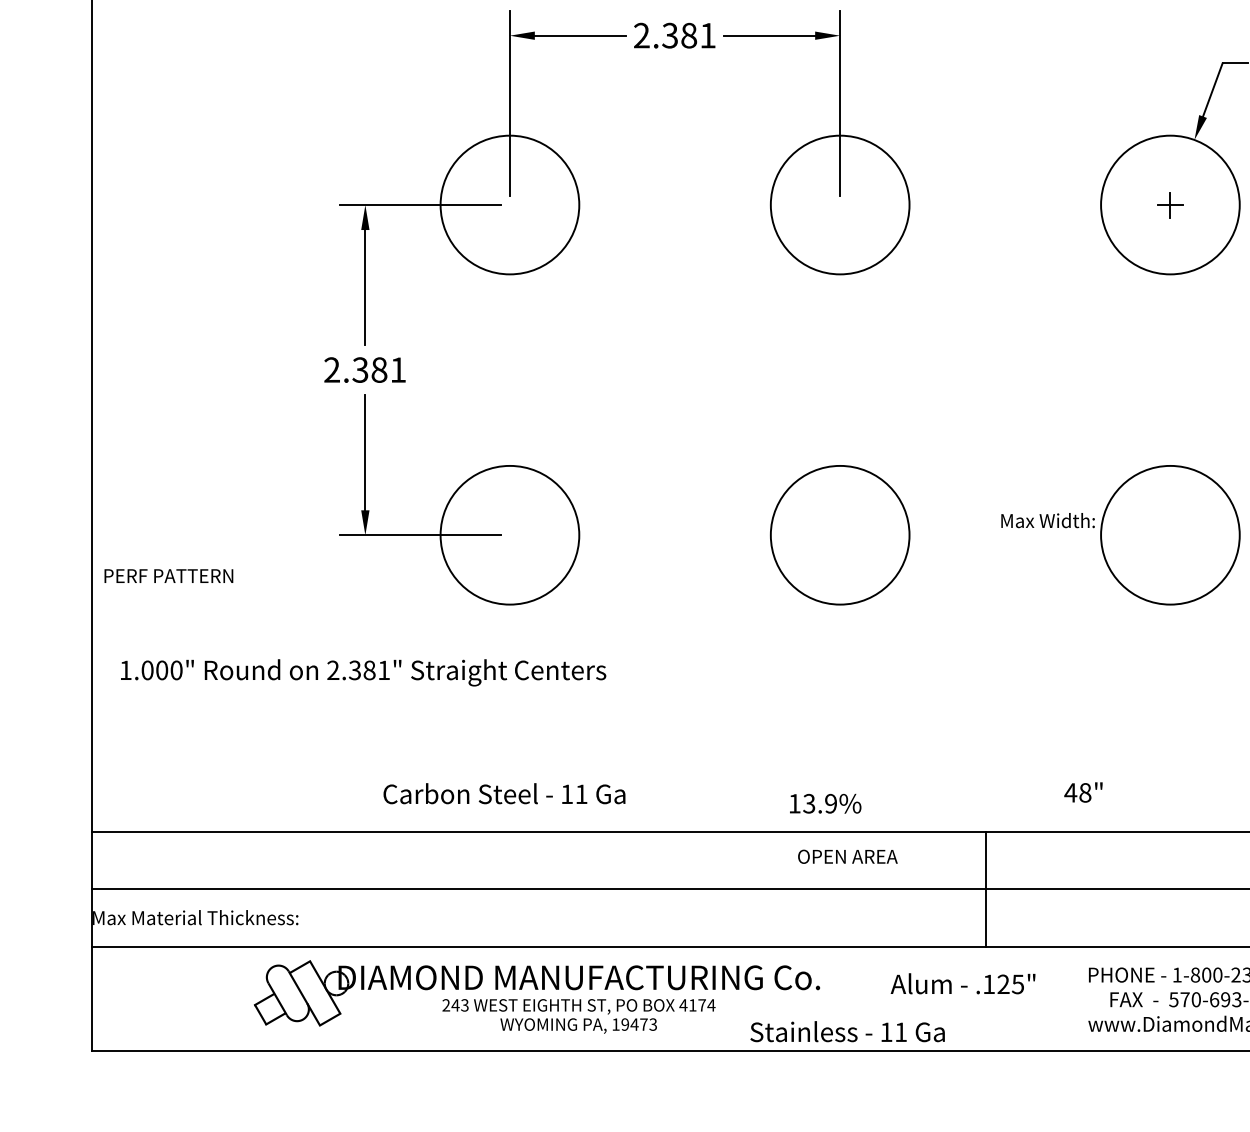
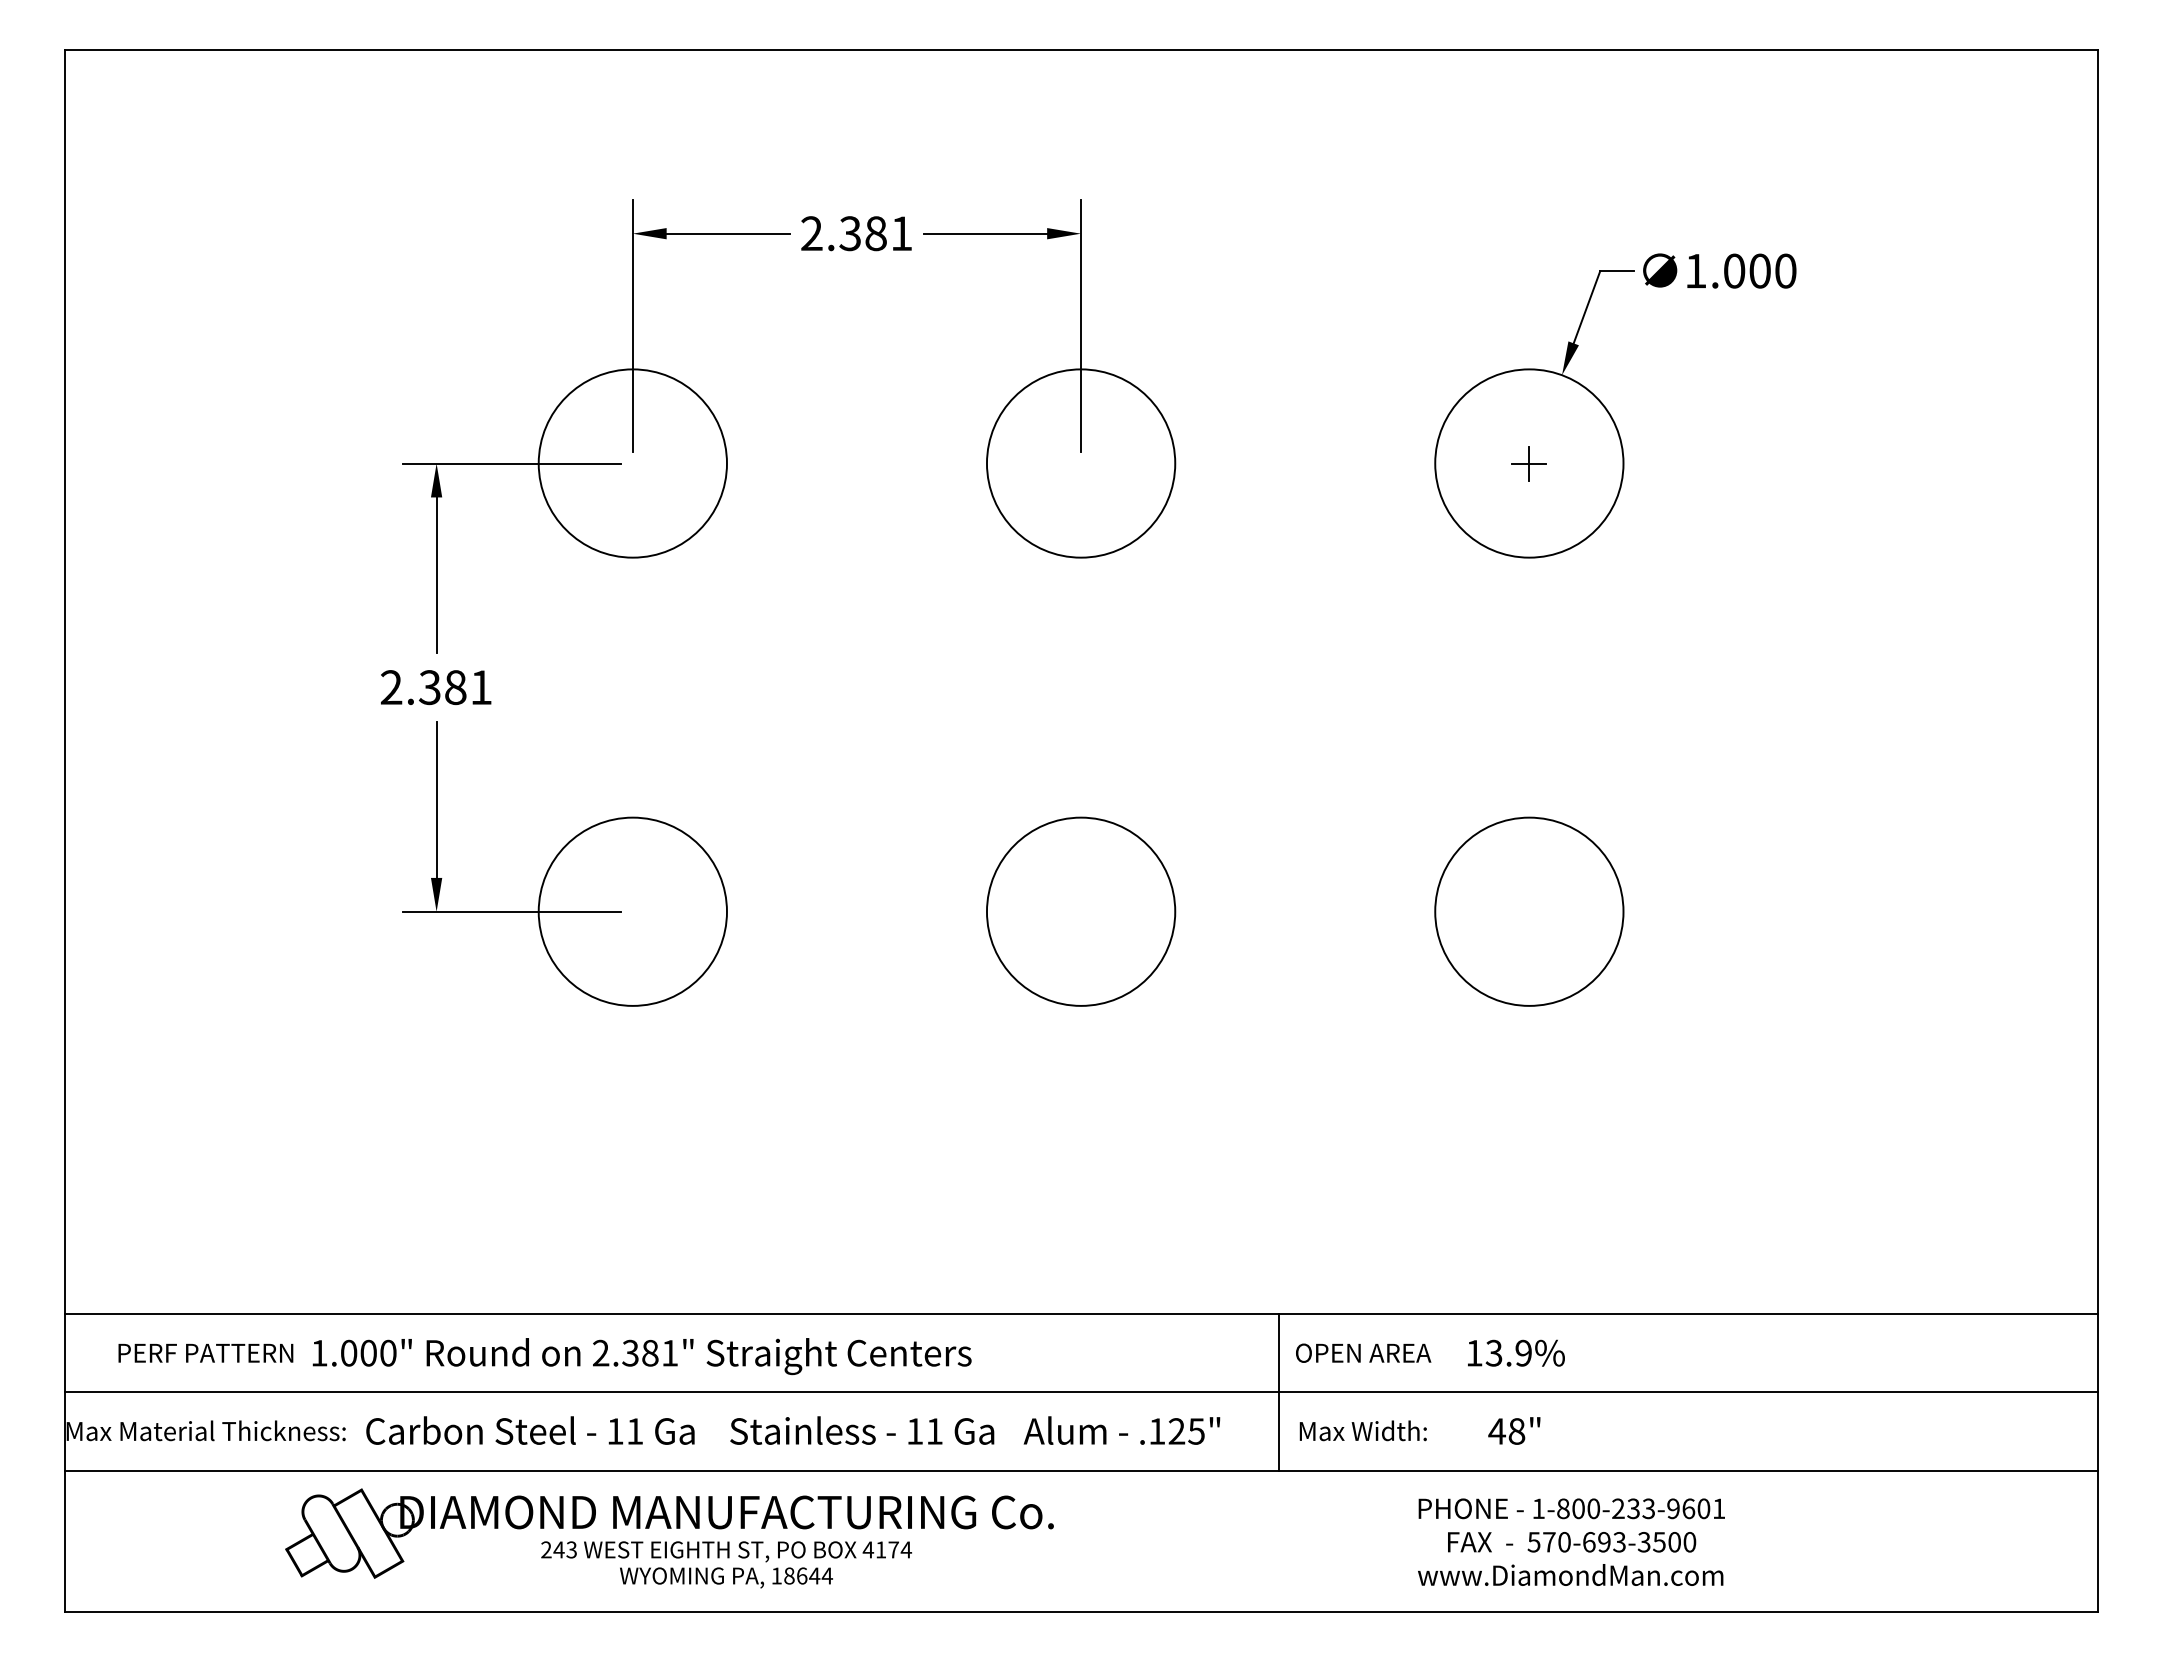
text: (1047, 520) -> (1362, 1430), moved
text: (168, 576) -> (205, 1353), moved
text: (363, 672) -> (641, 1356), moved
text: (1083, 792) -> (1514, 1430), moved
text: (504, 793) -> (530, 1430), moved
text: (825, 803) -> (1516, 1352), moved
text: (847, 856) -> (1363, 1352), moved
text: (962, 983) -> (1121, 1430), moved
text: (639, 1024) -> (808, 1575), 19473 -> 18644
text: (847, 1031) -> (862, 1430), moved

